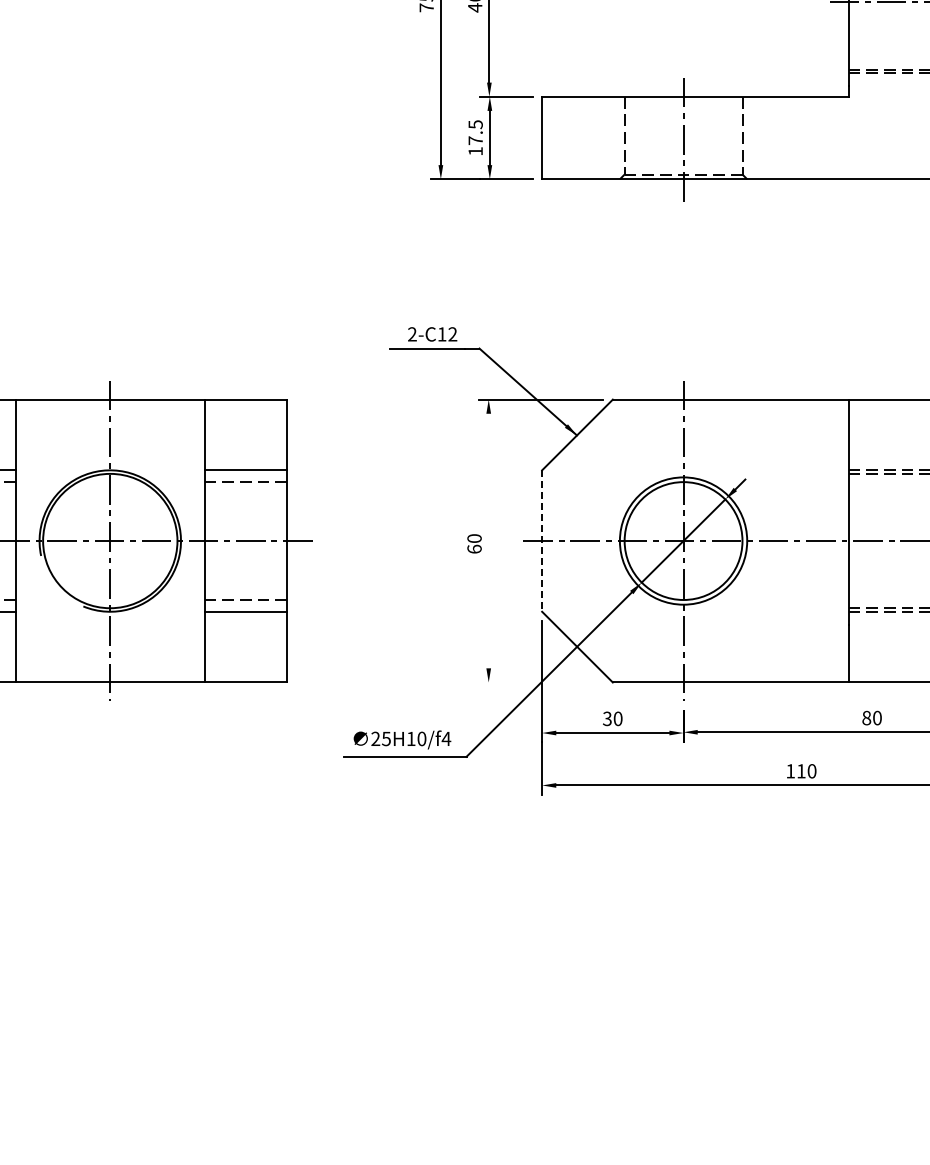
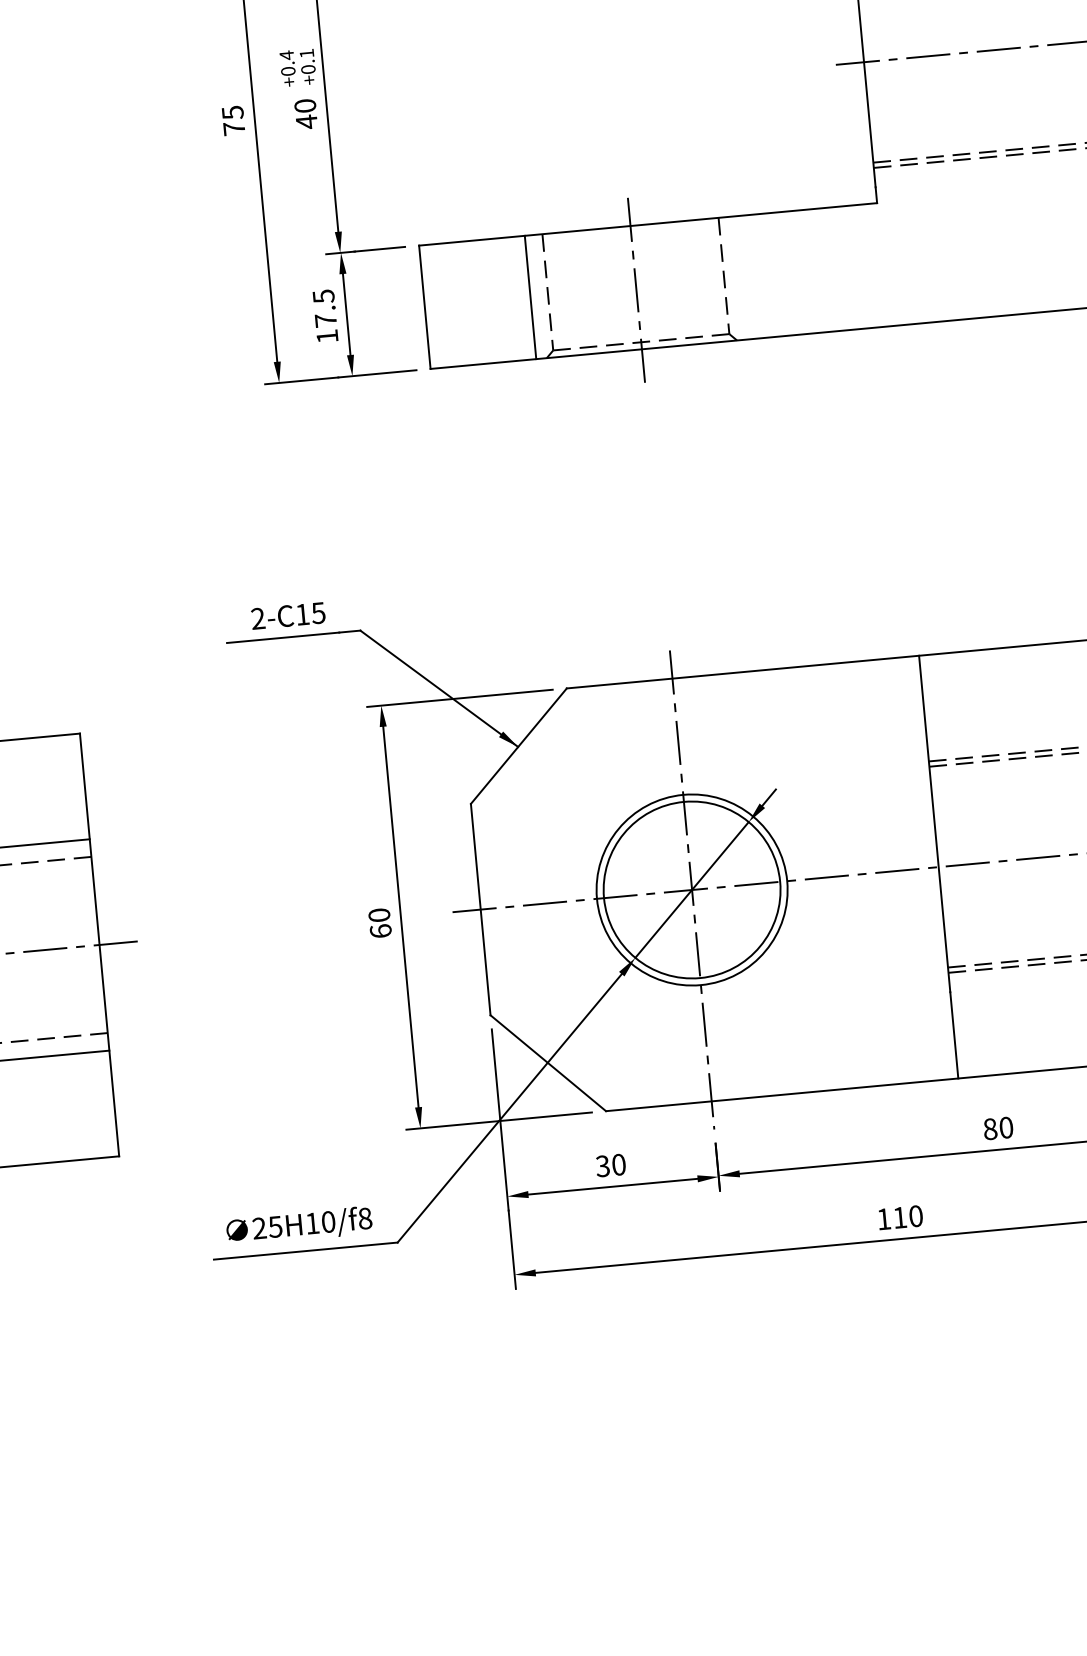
line: (612, 137) -> (529, 296), added
text: (452, 334) -> (318, 613), 2-C12 -> 2-C15
line: (488, 540) -> (400, 916), added
line: (542, 541) -> (481, 910), dashed -> solid
line: (541, 682) -> (499, 1121), added
text: (446, 738) -> (365, 1217), 25H10/f4 -> 25H10/f8

